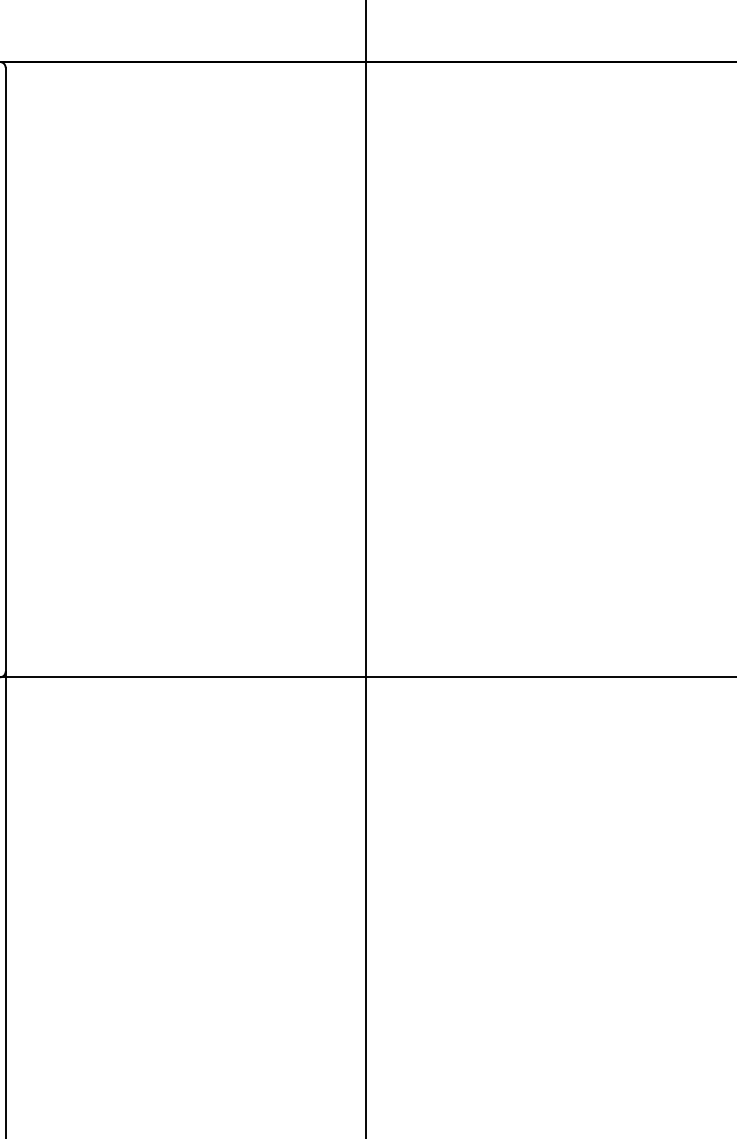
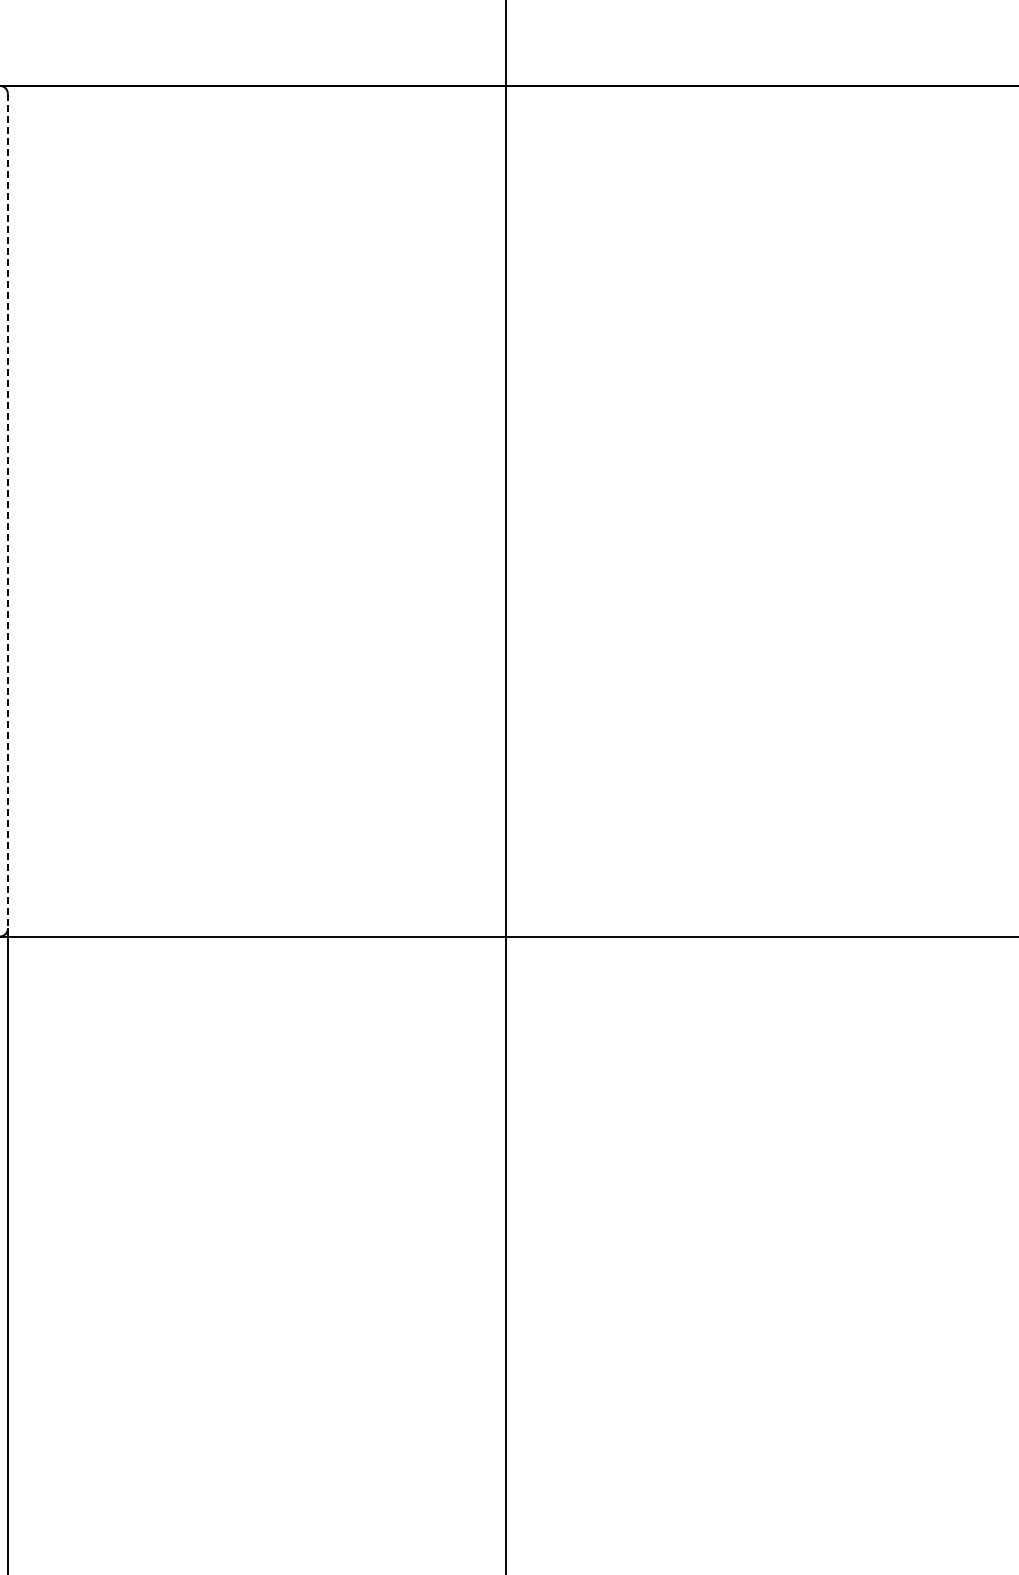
line: (5, 369) -> (7, 511), solid -> dashed

